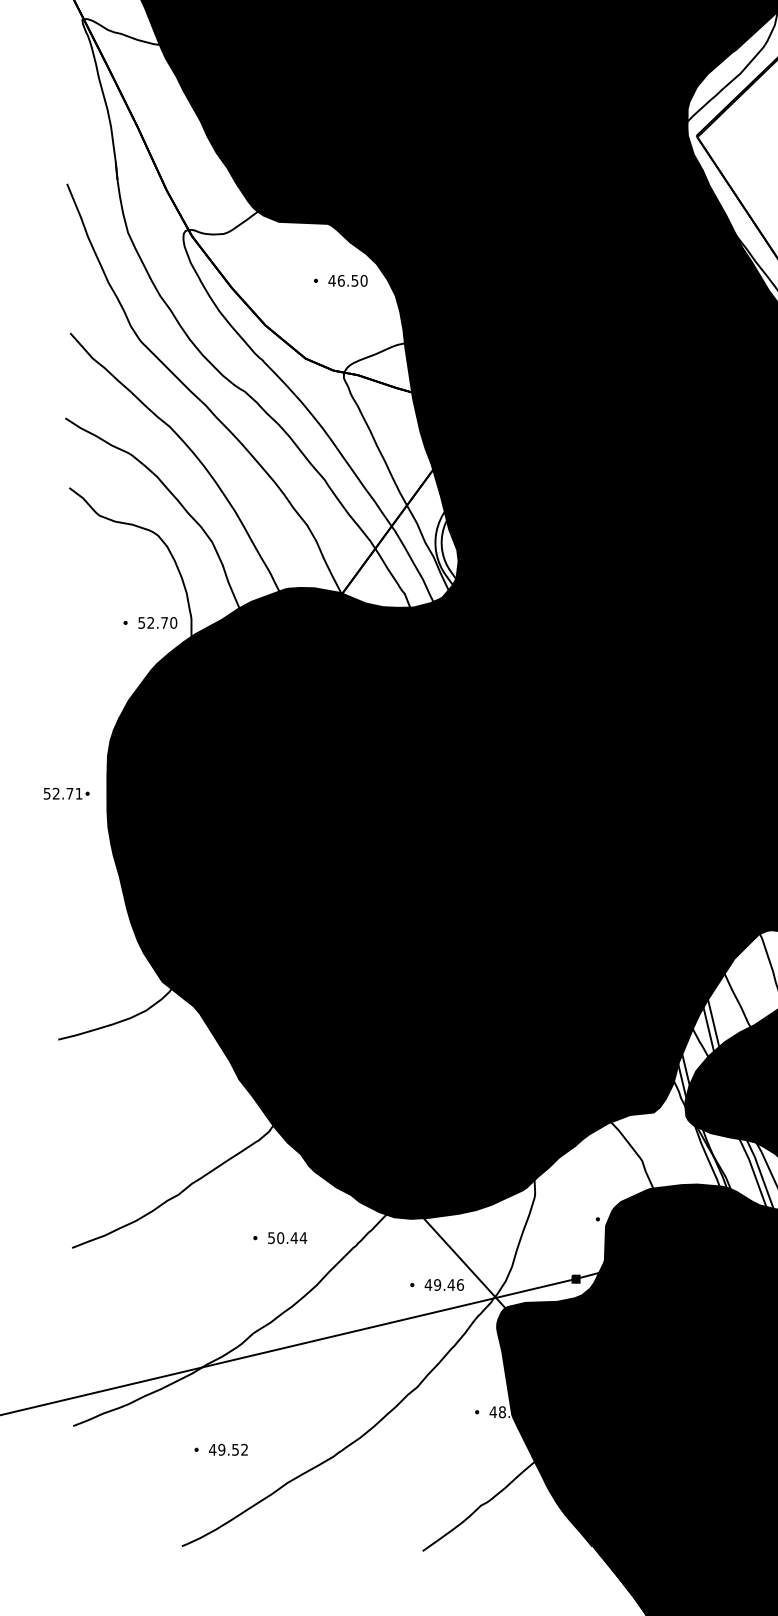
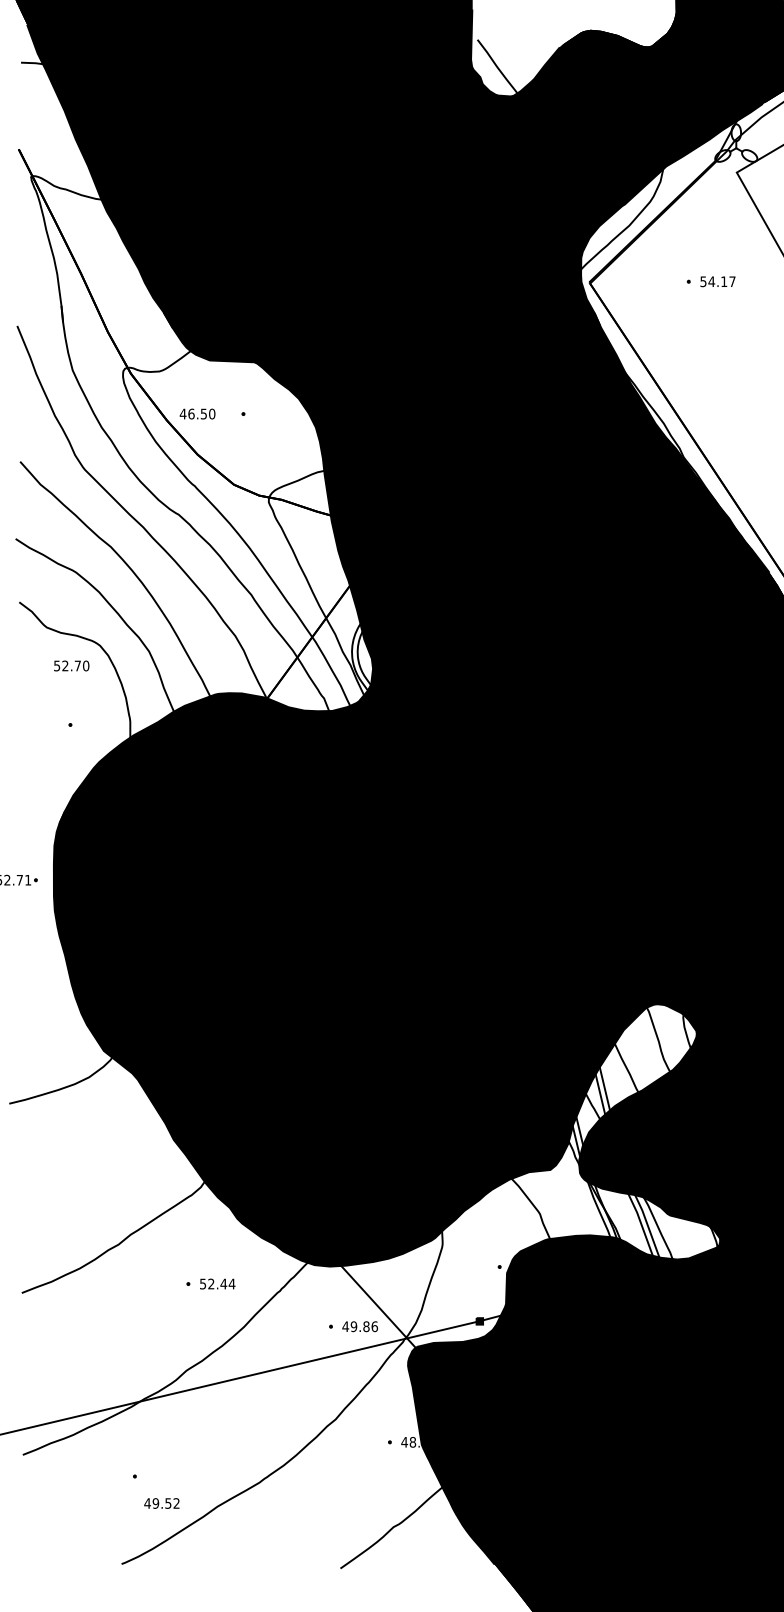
text: (347, 280) -> (197, 413), moved
text: (157, 622) -> (71, 665), moved
text: (280, 1237) -> (211, 1283), 50.44 -> 52.44
text: (451, 1284) -> (366, 1326), 49.46 -> 49.86
text: (227, 1449) -> (161, 1503), moved

